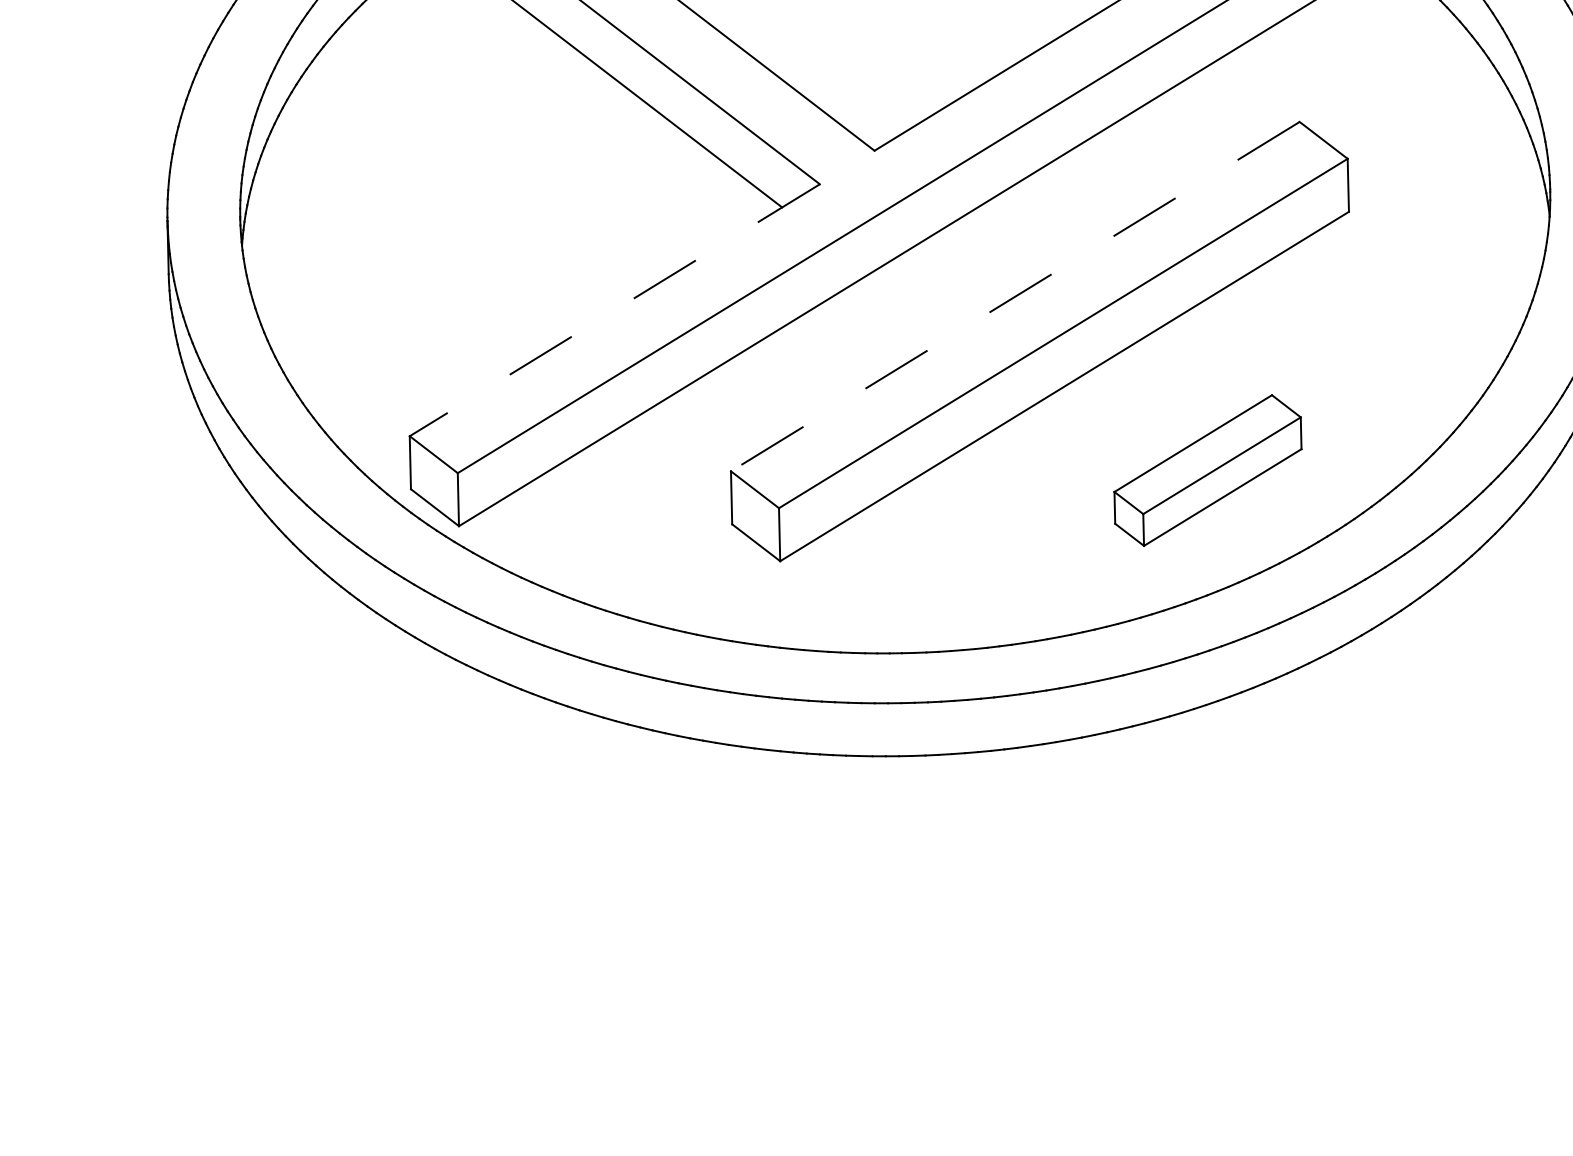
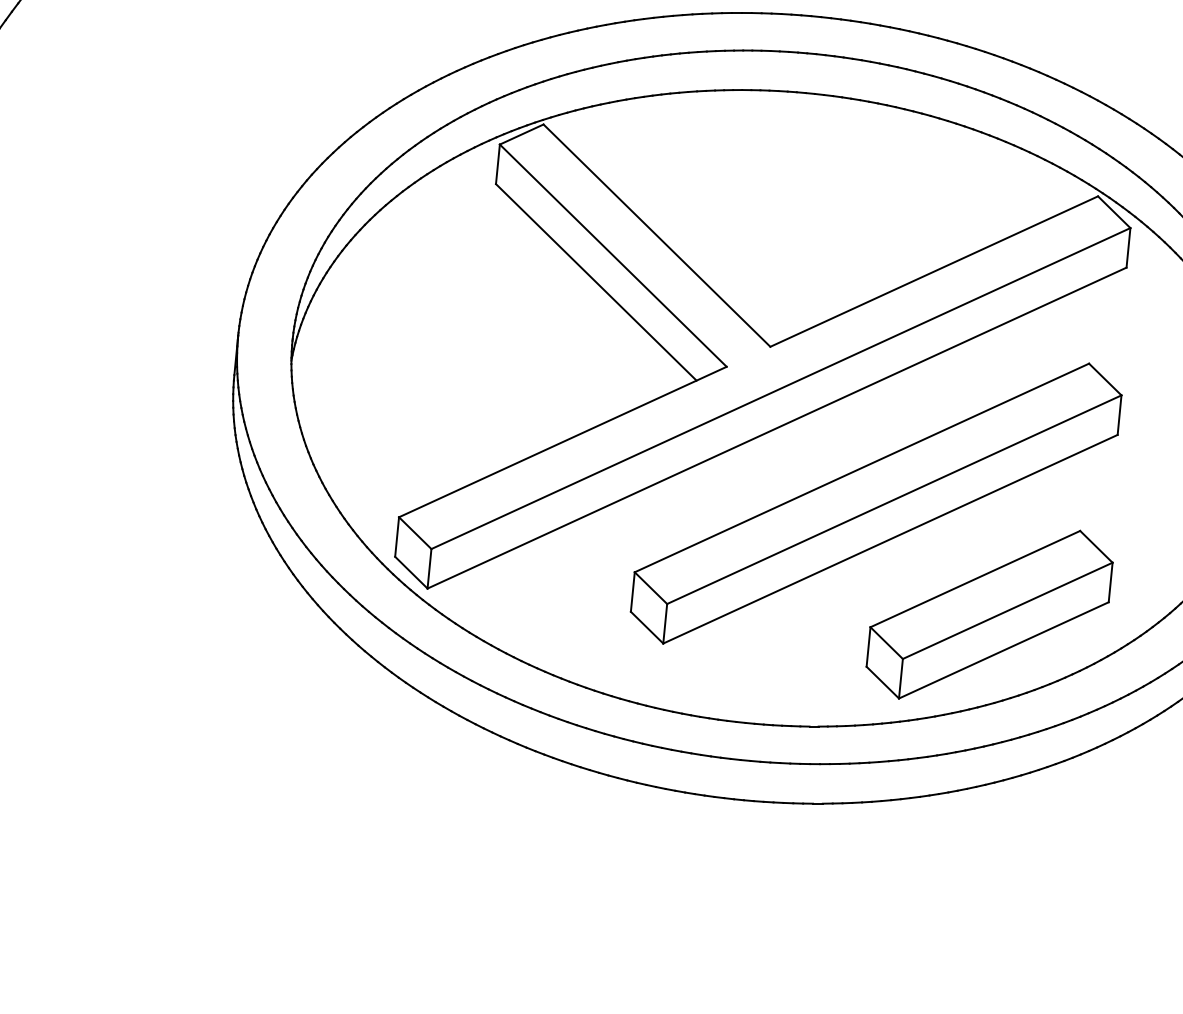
line: (1014, 296) -> (861, 467), dashed -> solid
line: (614, 310) -> (562, 442), dashed -> solid
part: (1207, 470) -> (989, 614), size x1.67

